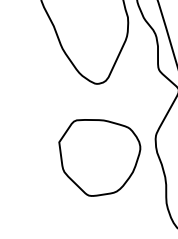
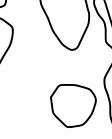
part: (99, 157) -> (73, 105), moved

